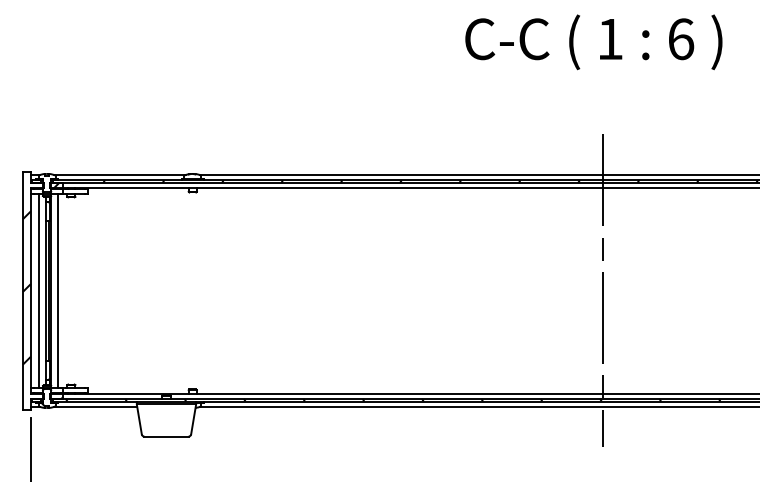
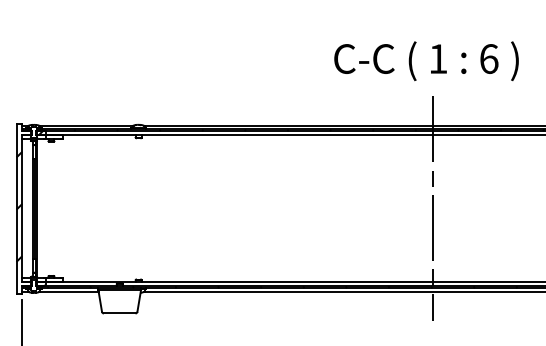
text: (593, 42) -> (426, 61), moved
line: (38, 290) -> (27, 208), removed
line: (57, 290) -> (41, 208), removed

